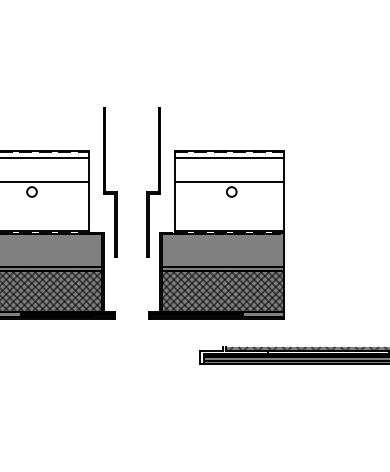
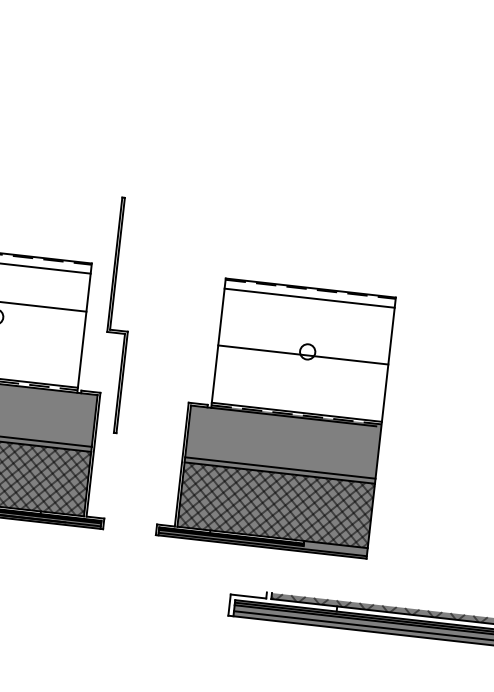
part: (153, 182) -> (187, 323), removed
line: (228, 182) -> (302, 355), moved

